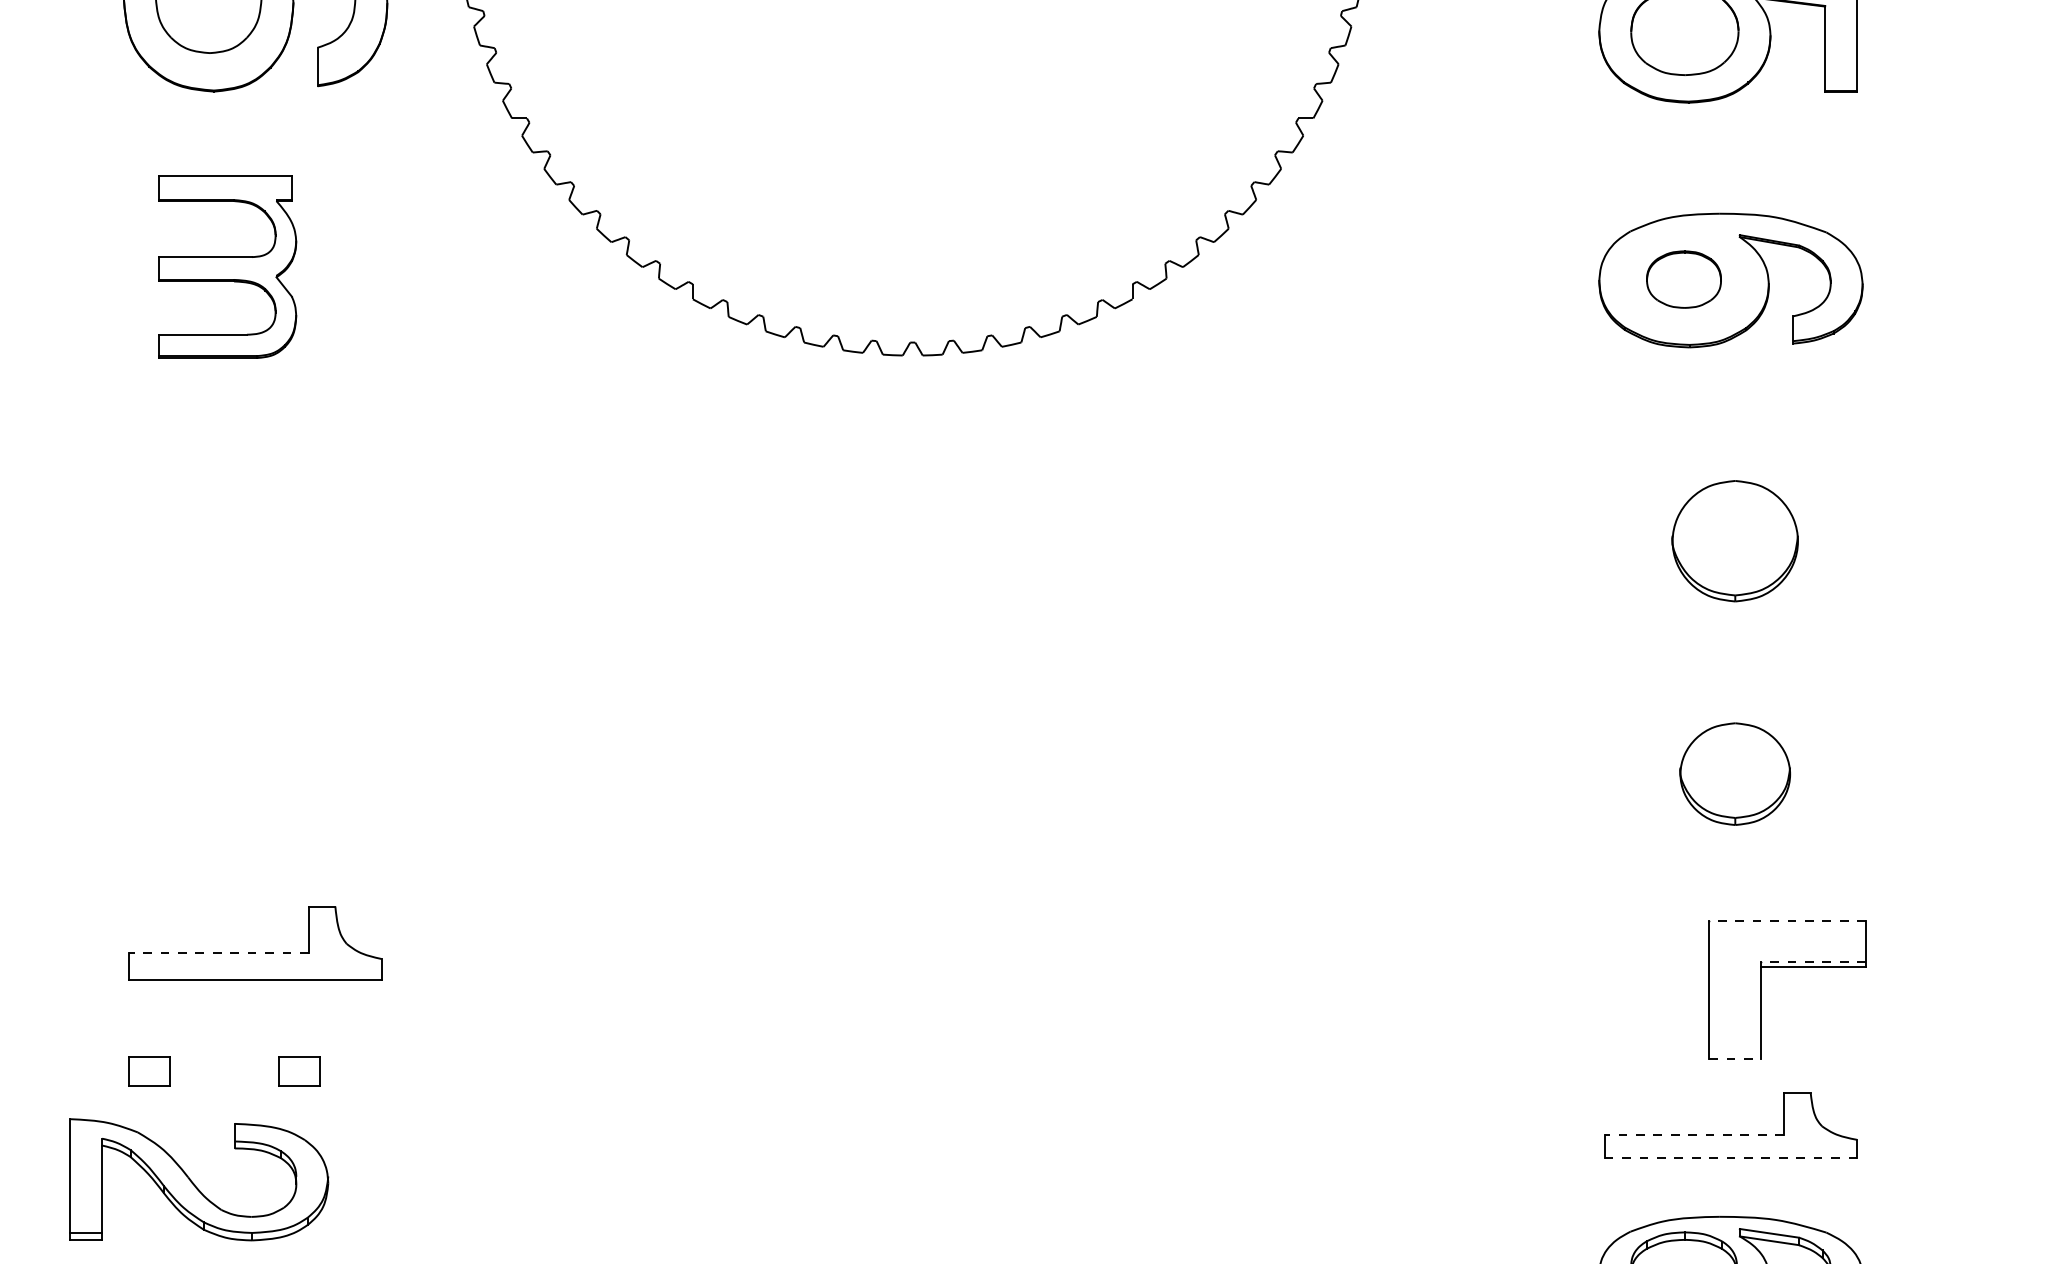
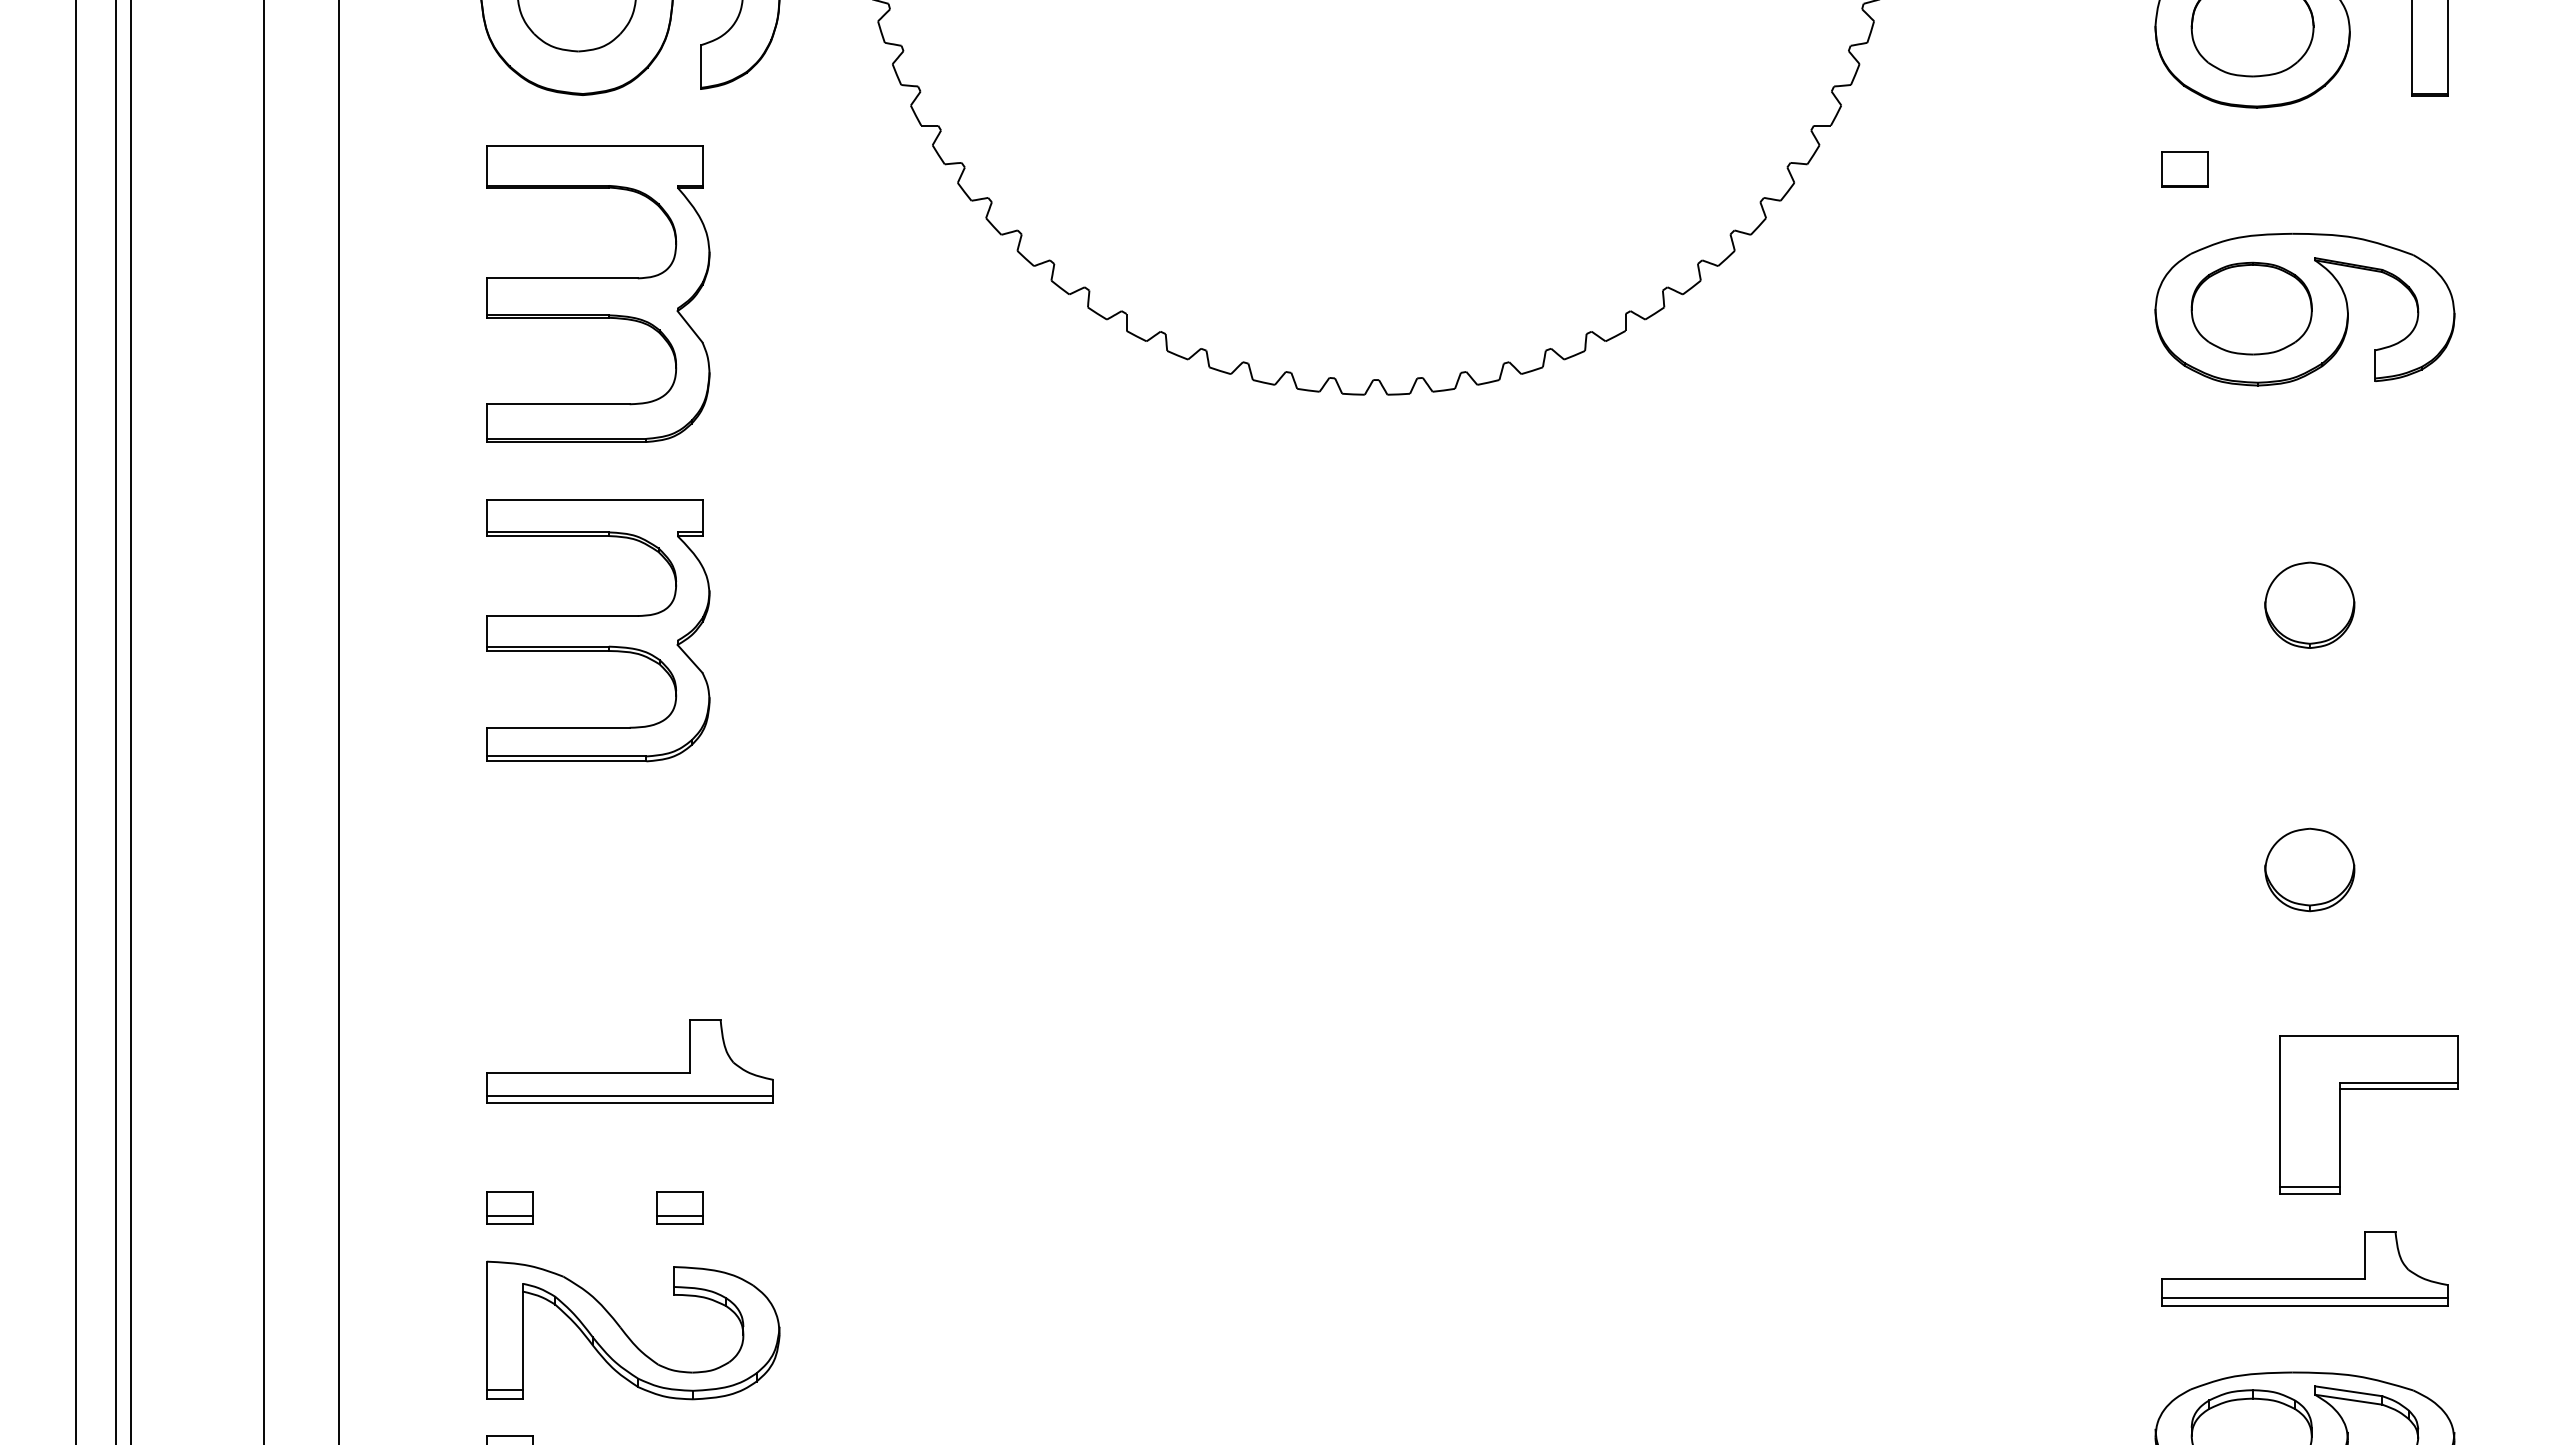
part: (1624, 157) -> (2184, 169), added
part: (227, 266) -> (598, 293), size x1.43
part: (1683, 279) -> (2251, 308), size x1.43
part: (1734, 540) -> (2309, 604), size x0.62
part: (227, 563) -> (598, 630), added
part: (1734, 773) -> (2309, 869), size x0.71
line: (1787, 920) -> (2369, 1036), dashed -> solid
line: (218, 953) -> (588, 1073), dashed -> solid
line: (1813, 961) -> (2398, 1082), dashed -> solid
line: (255, 973) -> (629, 1096), added
line: (1734, 1052) -> (2309, 1186), added
line: (1734, 1059) -> (2309, 1193), dashed -> solid
line: (149, 1079) -> (509, 1216), added
line: (299, 1079) -> (679, 1216), added
line: (1694, 1134) -> (2263, 1279), dashed -> solid
line: (1730, 1150) -> (2304, 1297), added
line: (1731, 1157) -> (2305, 1305), dashed -> solid
part: (194, 1183) -> (627, 1334), moved

